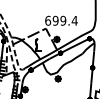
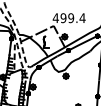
text: (47, 21) -> (55, 18), 699.4 -> 499.4

